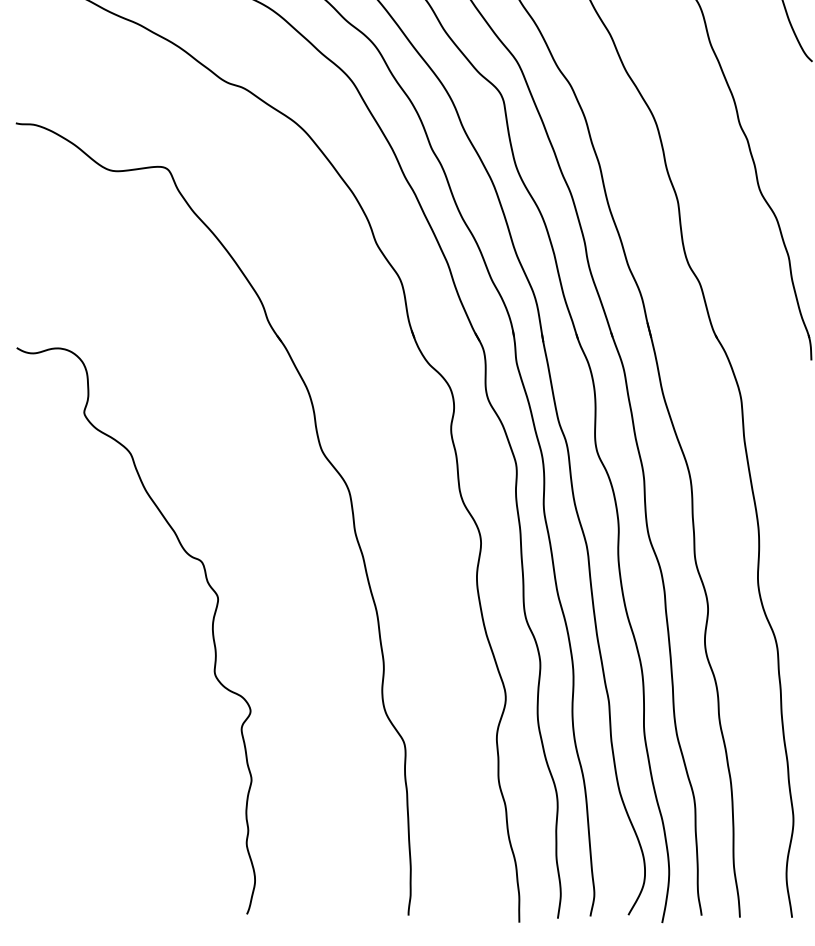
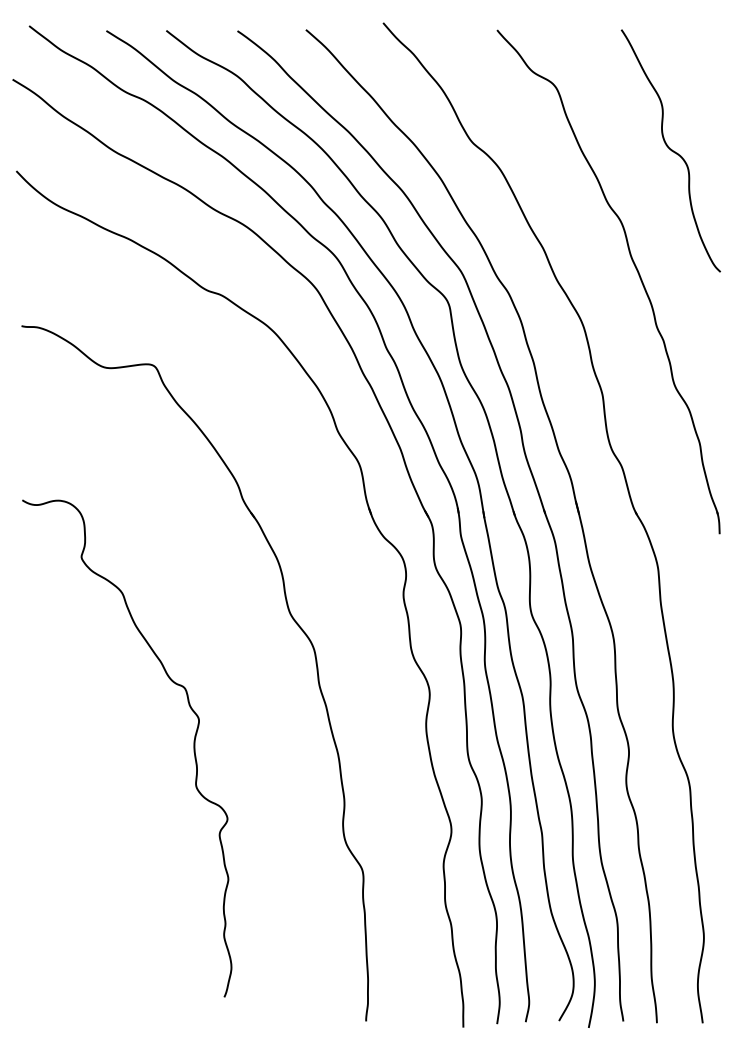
curve: (211, 630) -> (193, 748), moved

